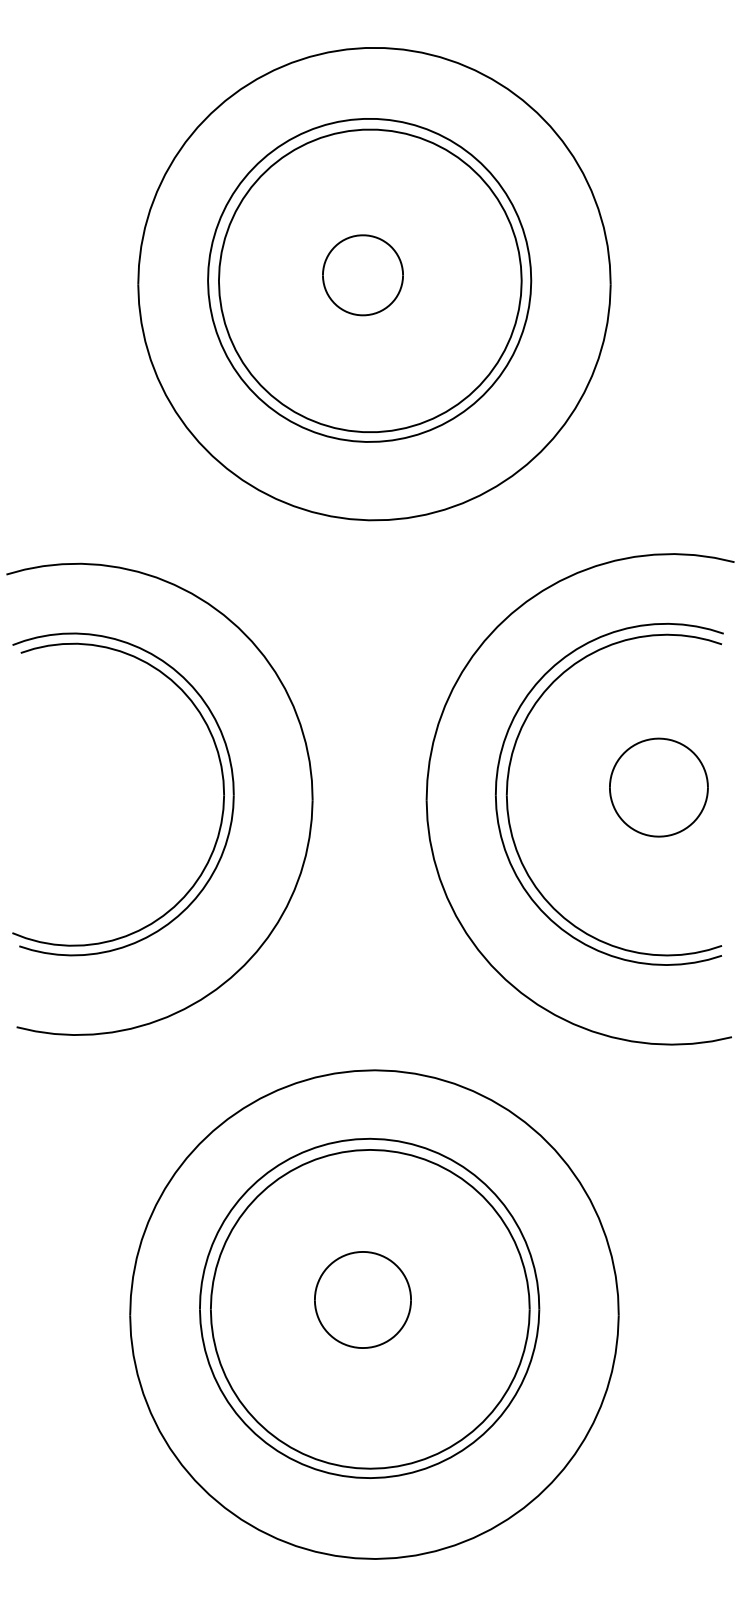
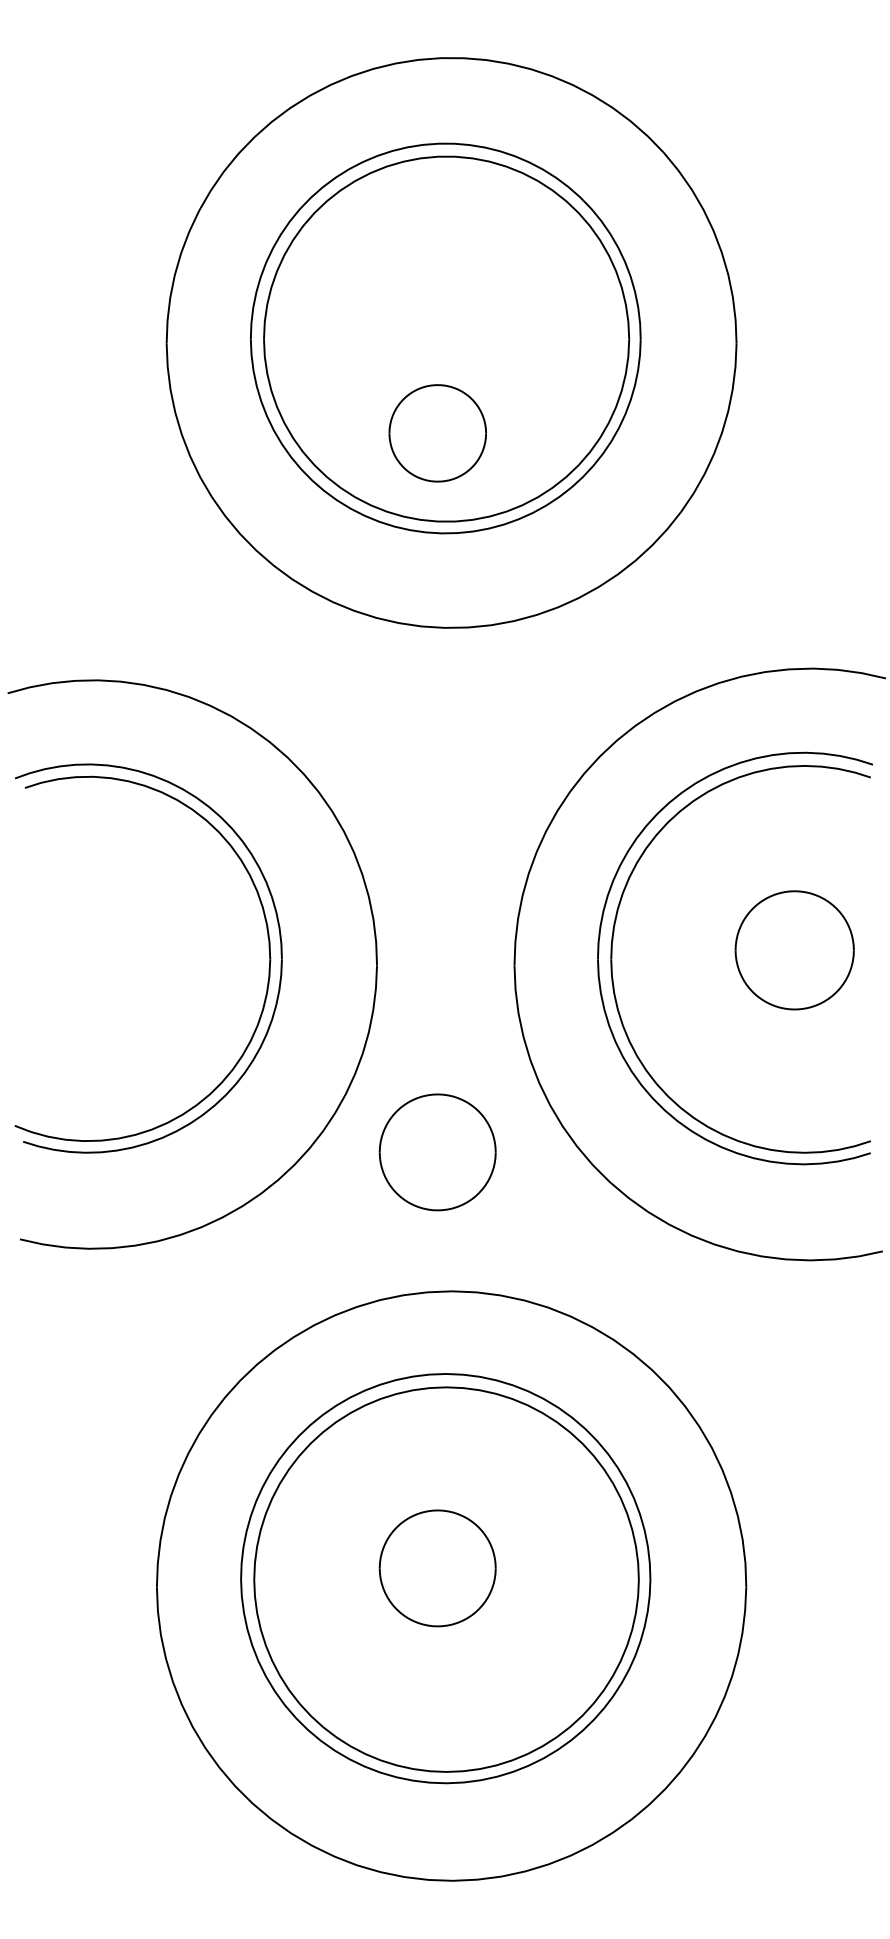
part: (362, 275) -> (437, 433), moved
part: (362, 955) -> (437, 1152), added

